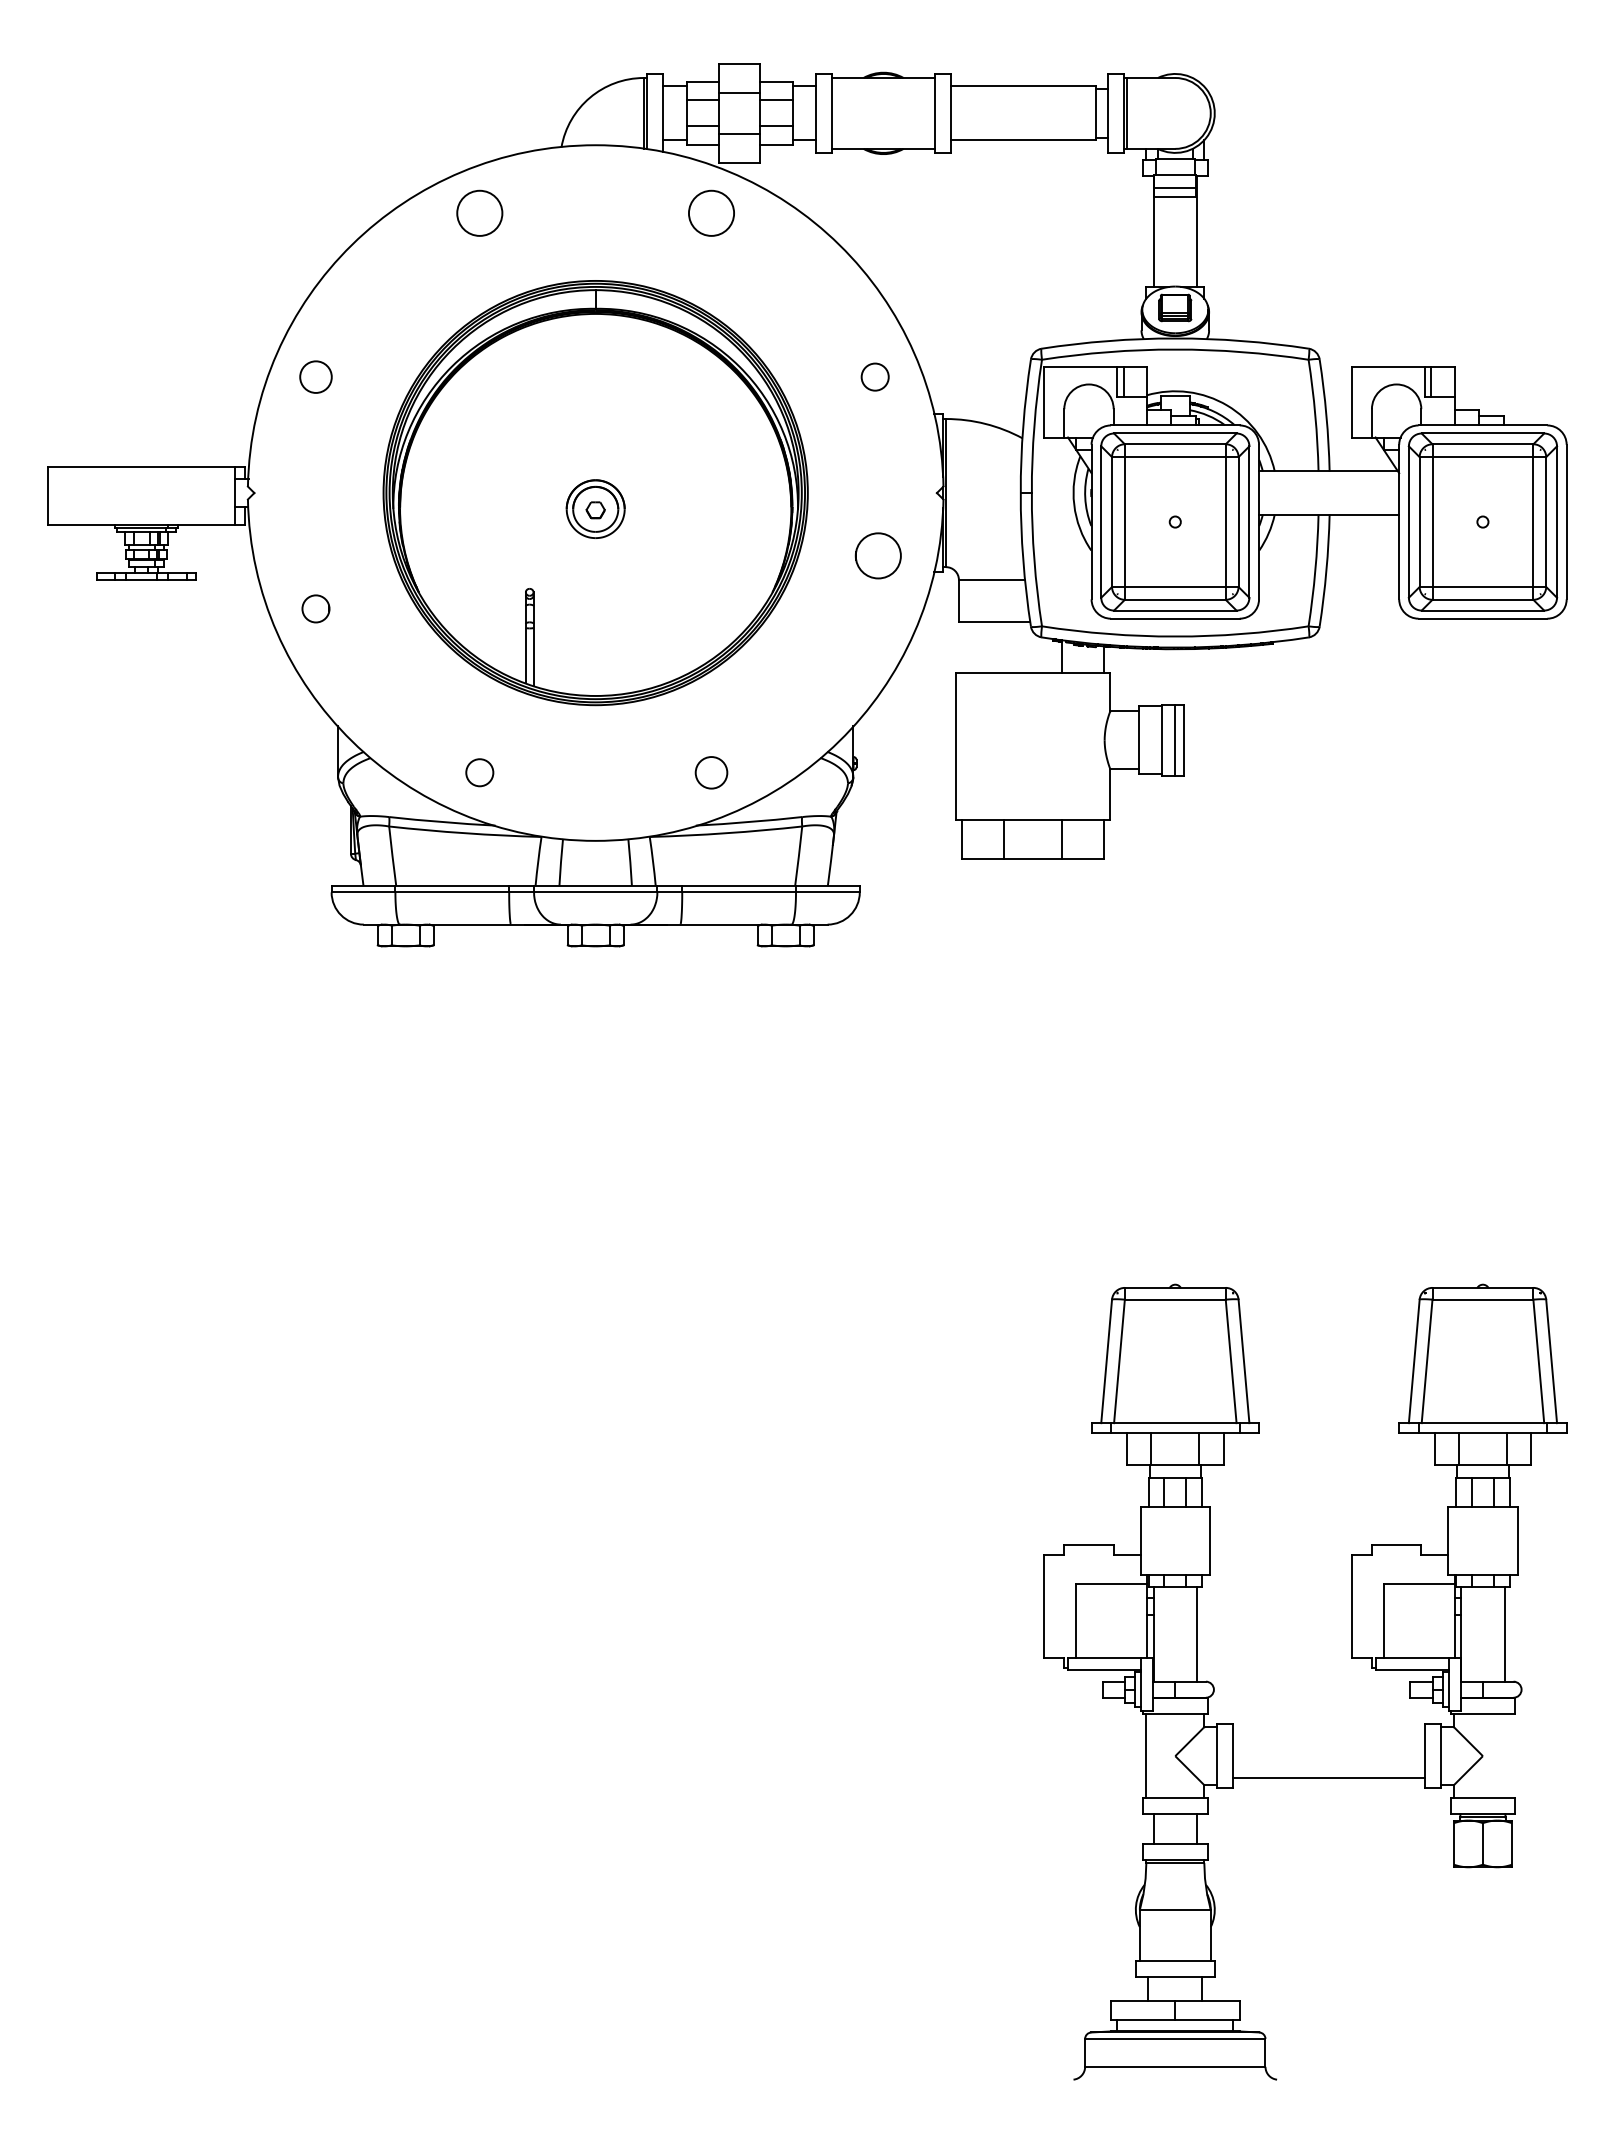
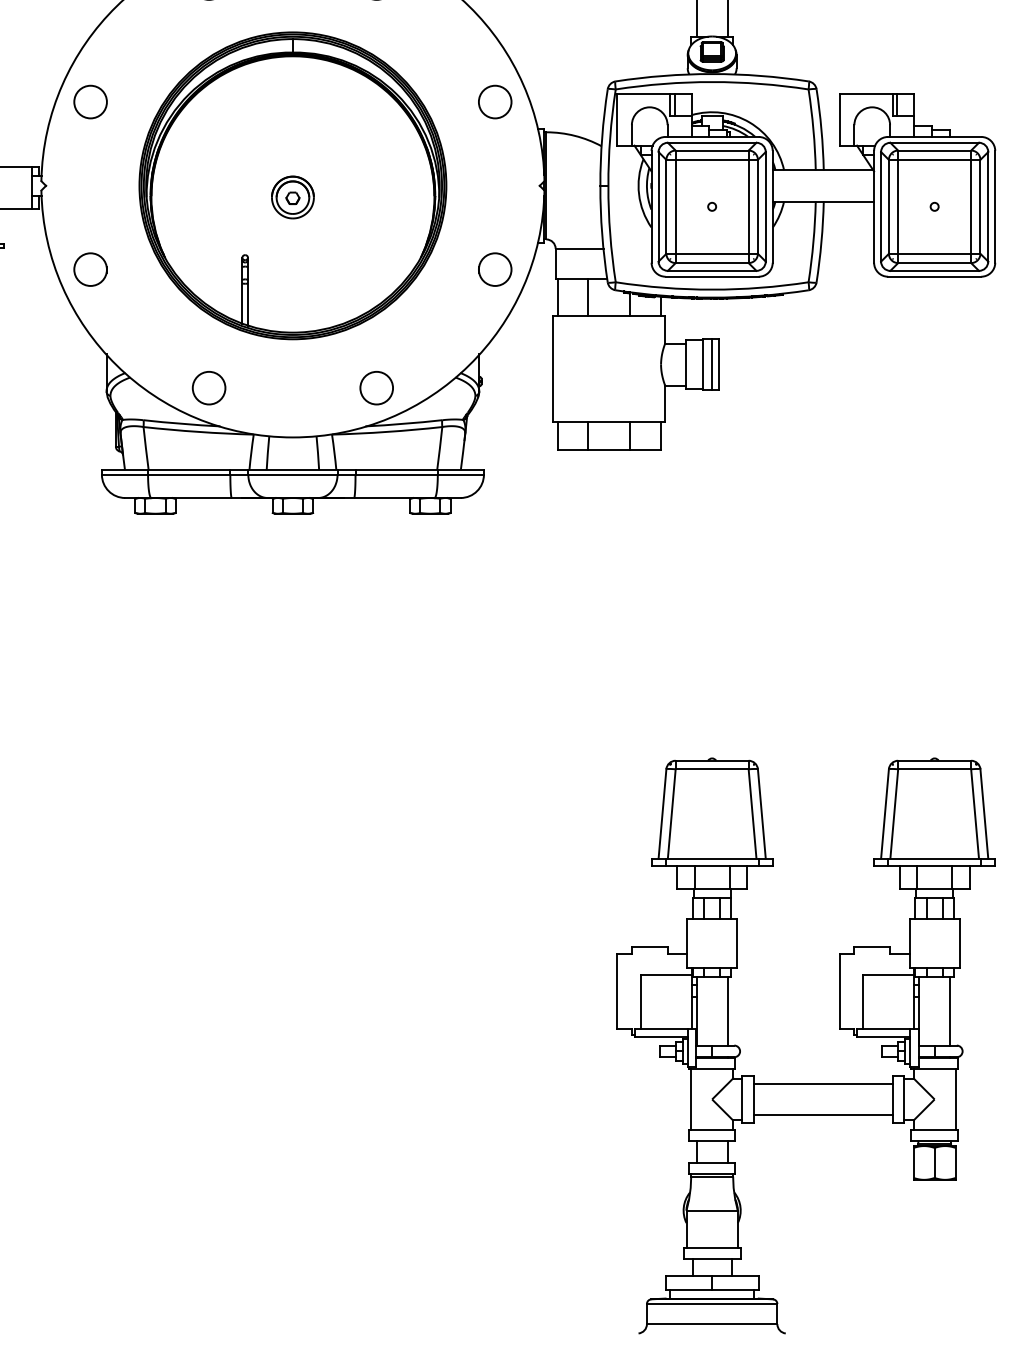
circle: (315, 376) -> (90, 101), size x1.43
circle: (874, 376) -> (494, 101), size x1.67
circle: (877, 555) -> (494, 269), moved
circle: (315, 608) -> (90, 269), size x1.67
line: (962, 647) -> (558, 297), added
line: (1003, 647) -> (587, 297), added
circle: (479, 772) -> (208, 387), size x1.67
circle: (711, 772) -> (376, 387), size x1.43
line: (1328, 1734) -> (822, 1083), added
line: (1511, 1756) -> (955, 1099), added

